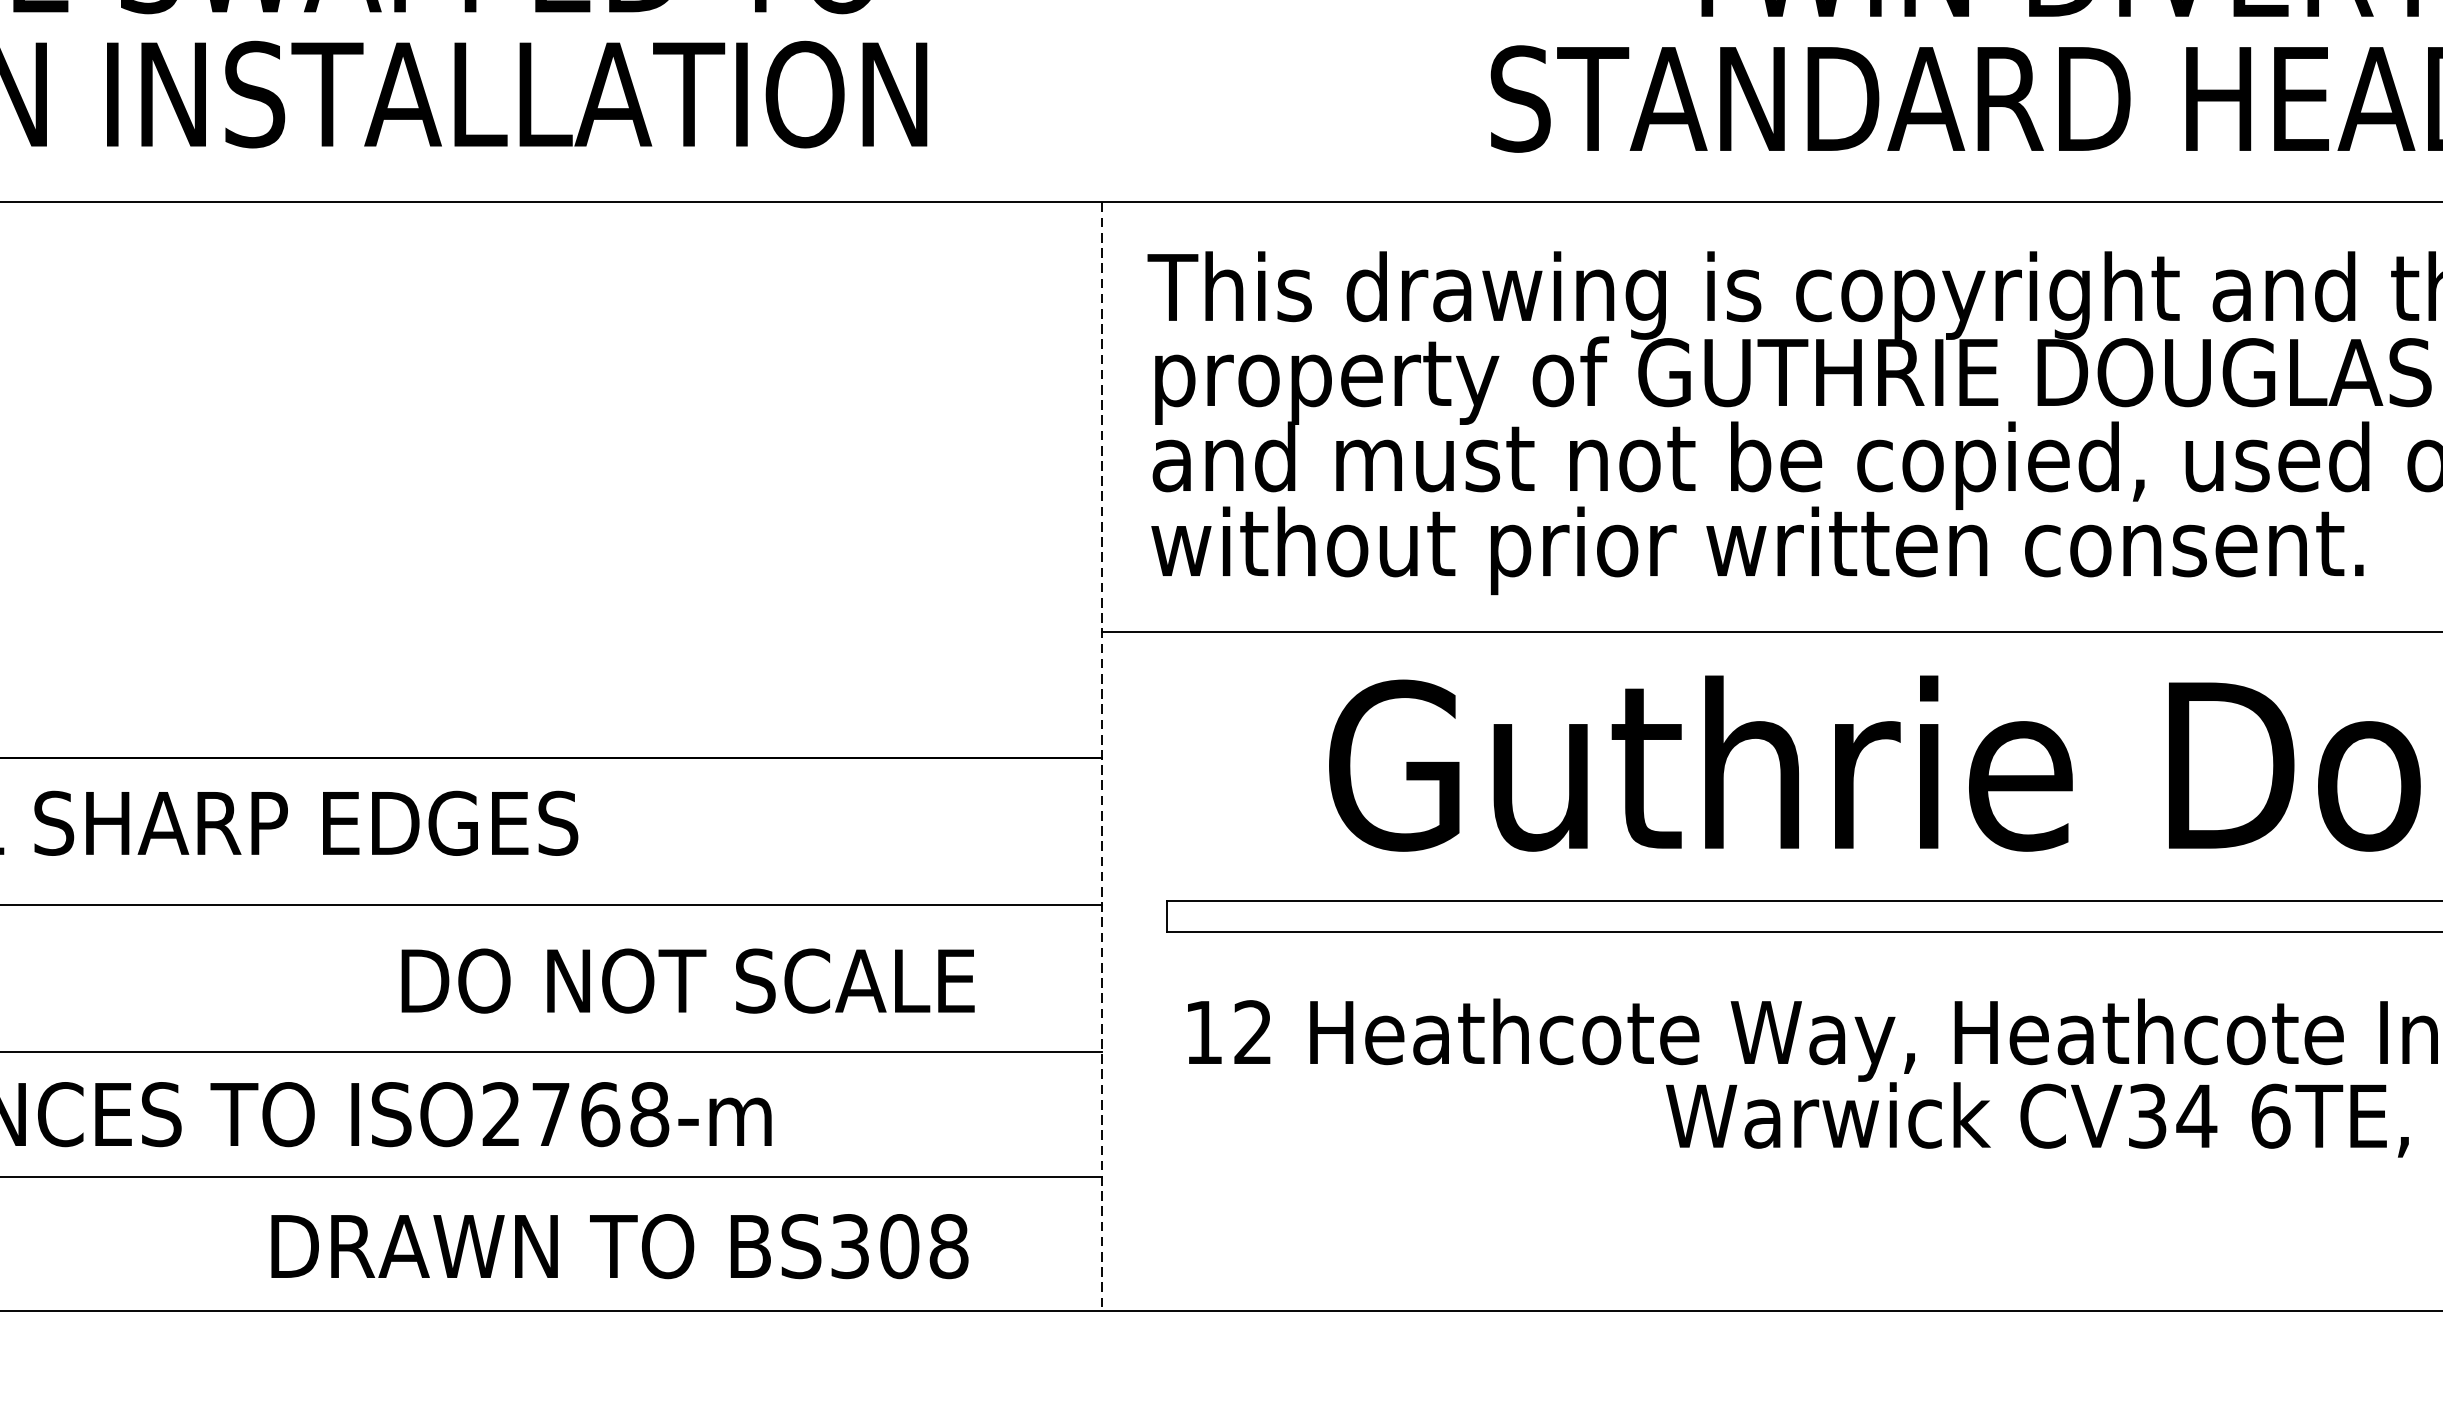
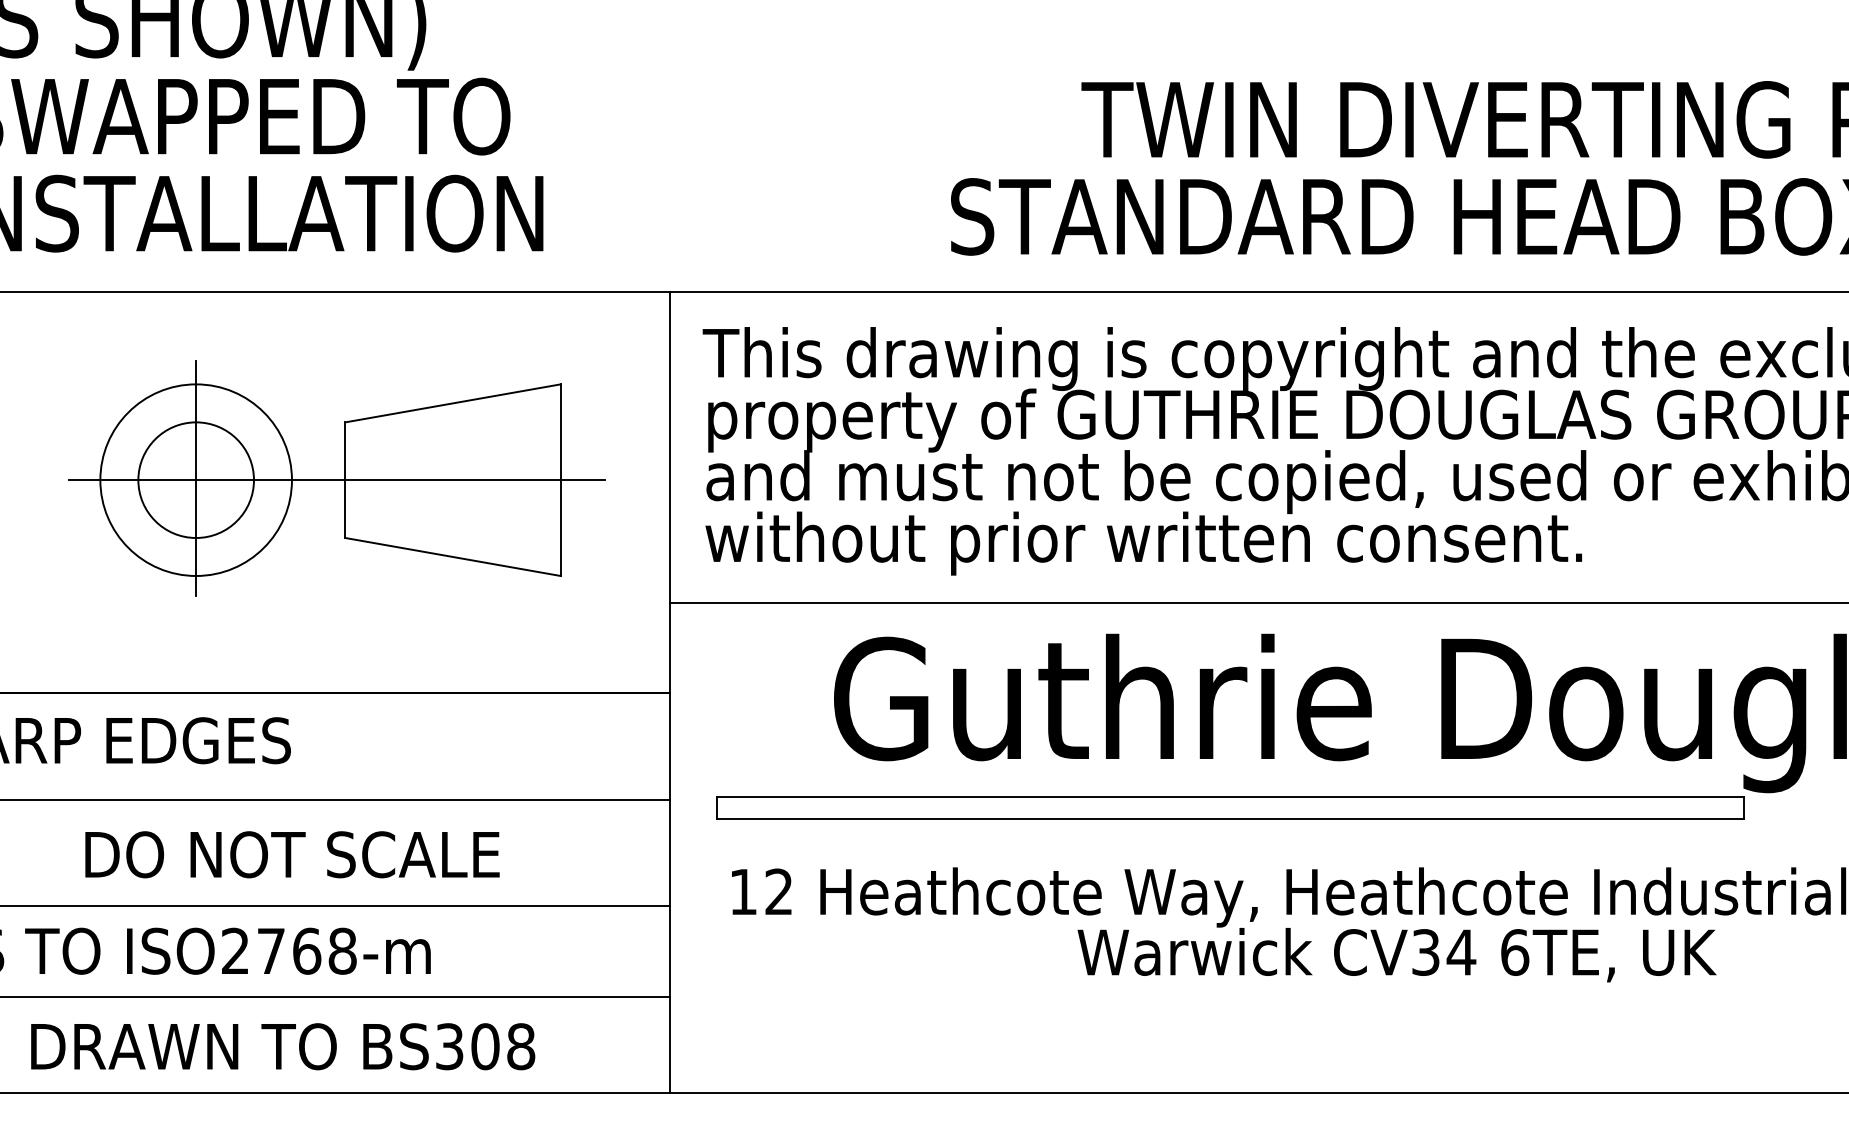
part: (641, 460) -> (336, 478), added
line: (1101, 756) -> (669, 692), dashed -> solid
text: (688, 980) -> (292, 854), moved
text: (620, 1246) -> (283, 1046), moved

